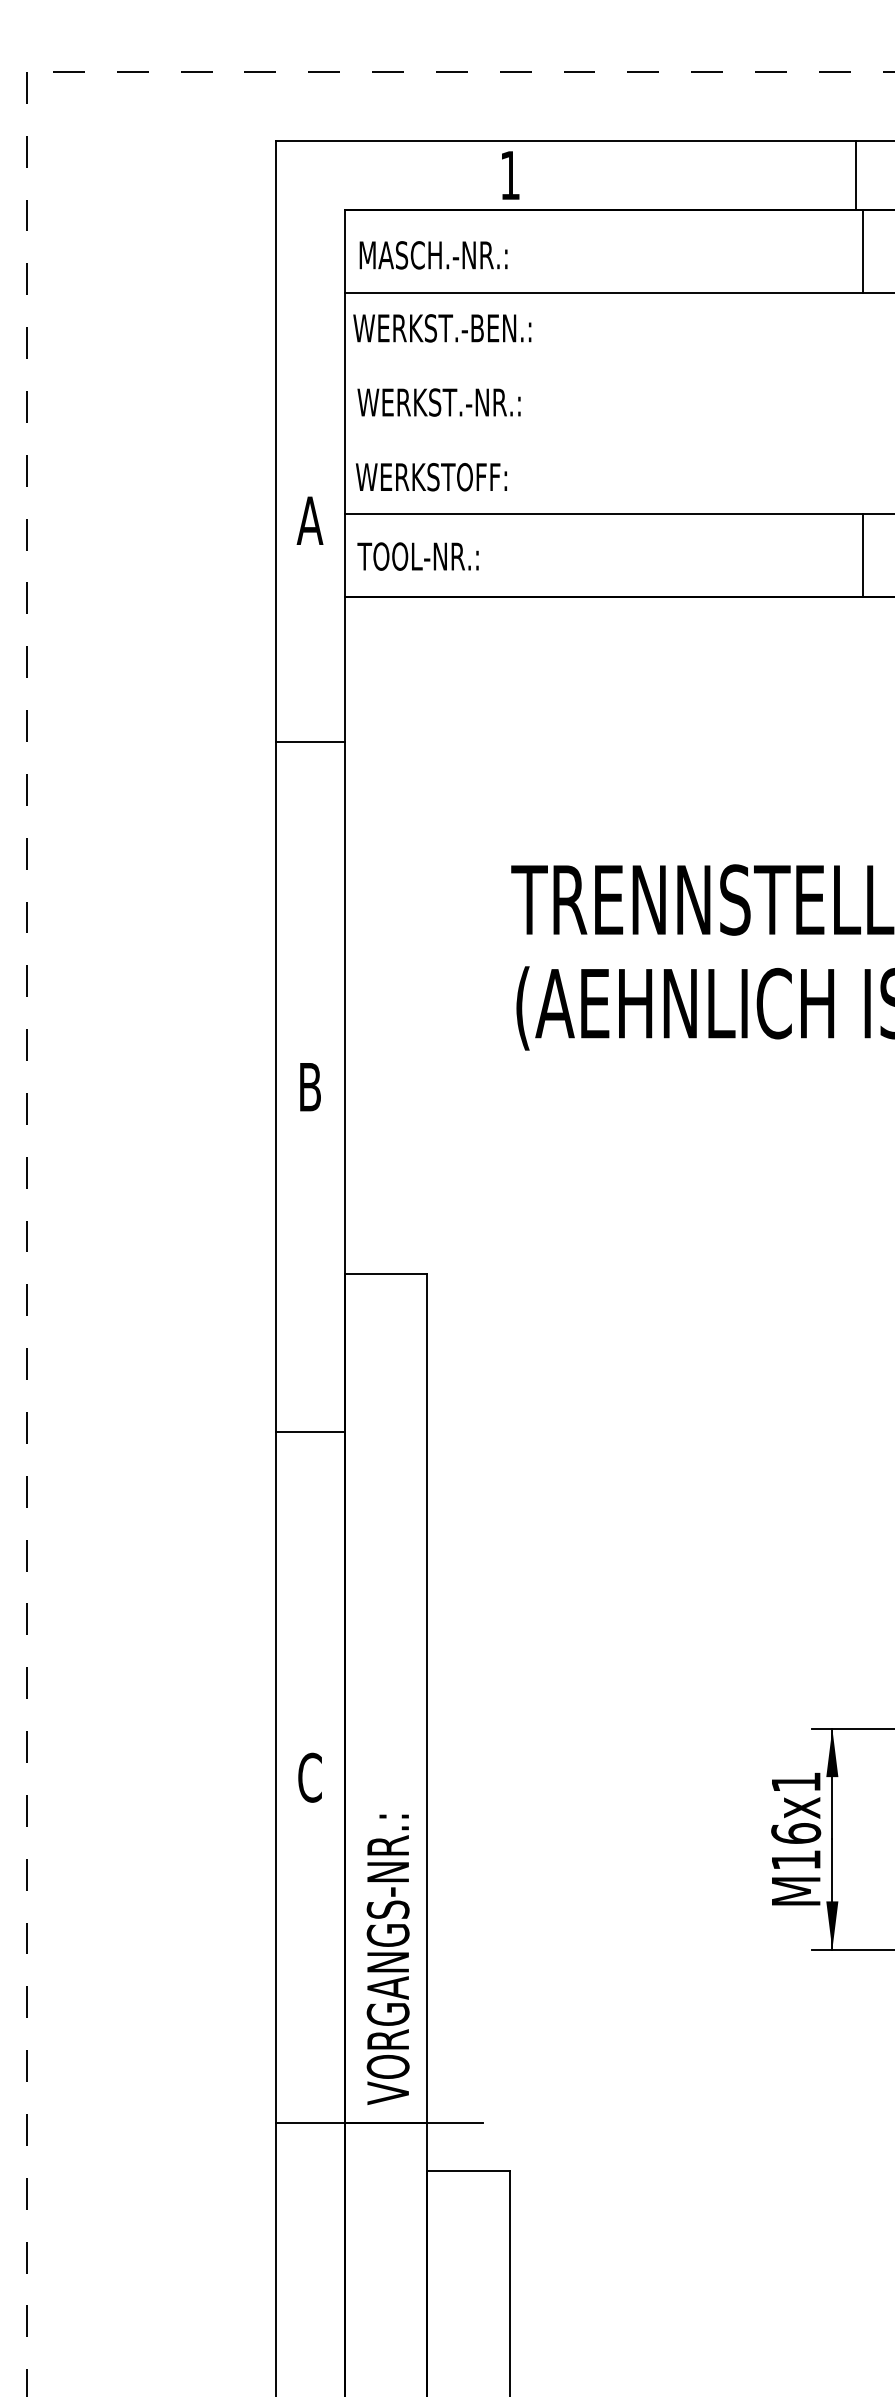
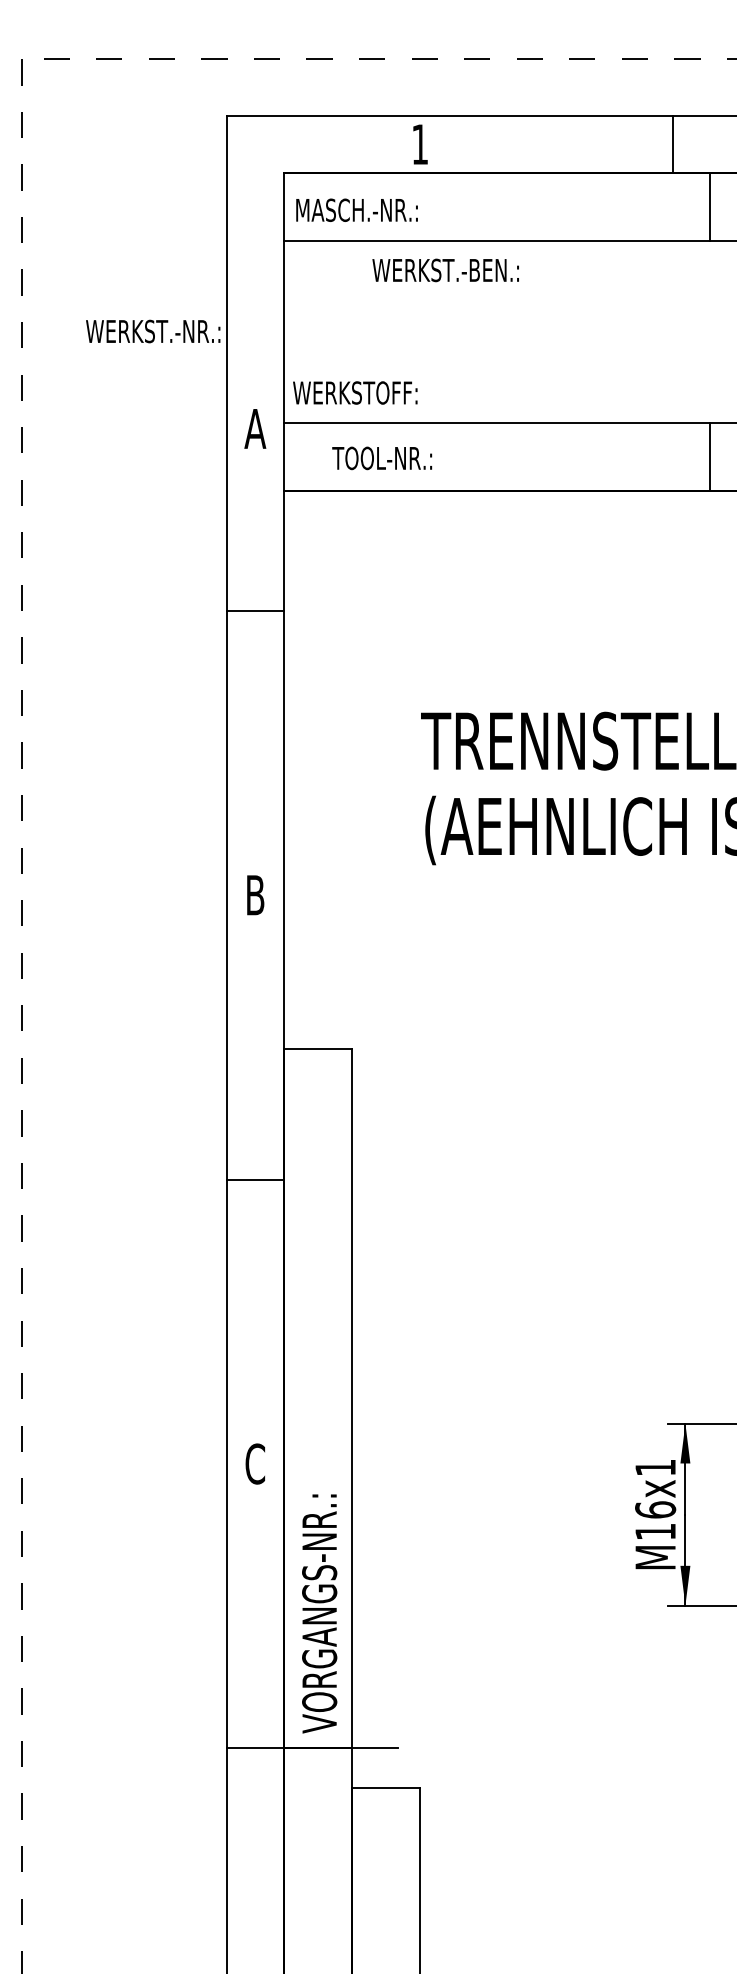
line: (855, 175) -> (673, 144), moved
text: (442, 328) -> (445, 270), moved
text: (438, 402) -> (152, 331), moved
text: (417, 556) -> (381, 458), moved

